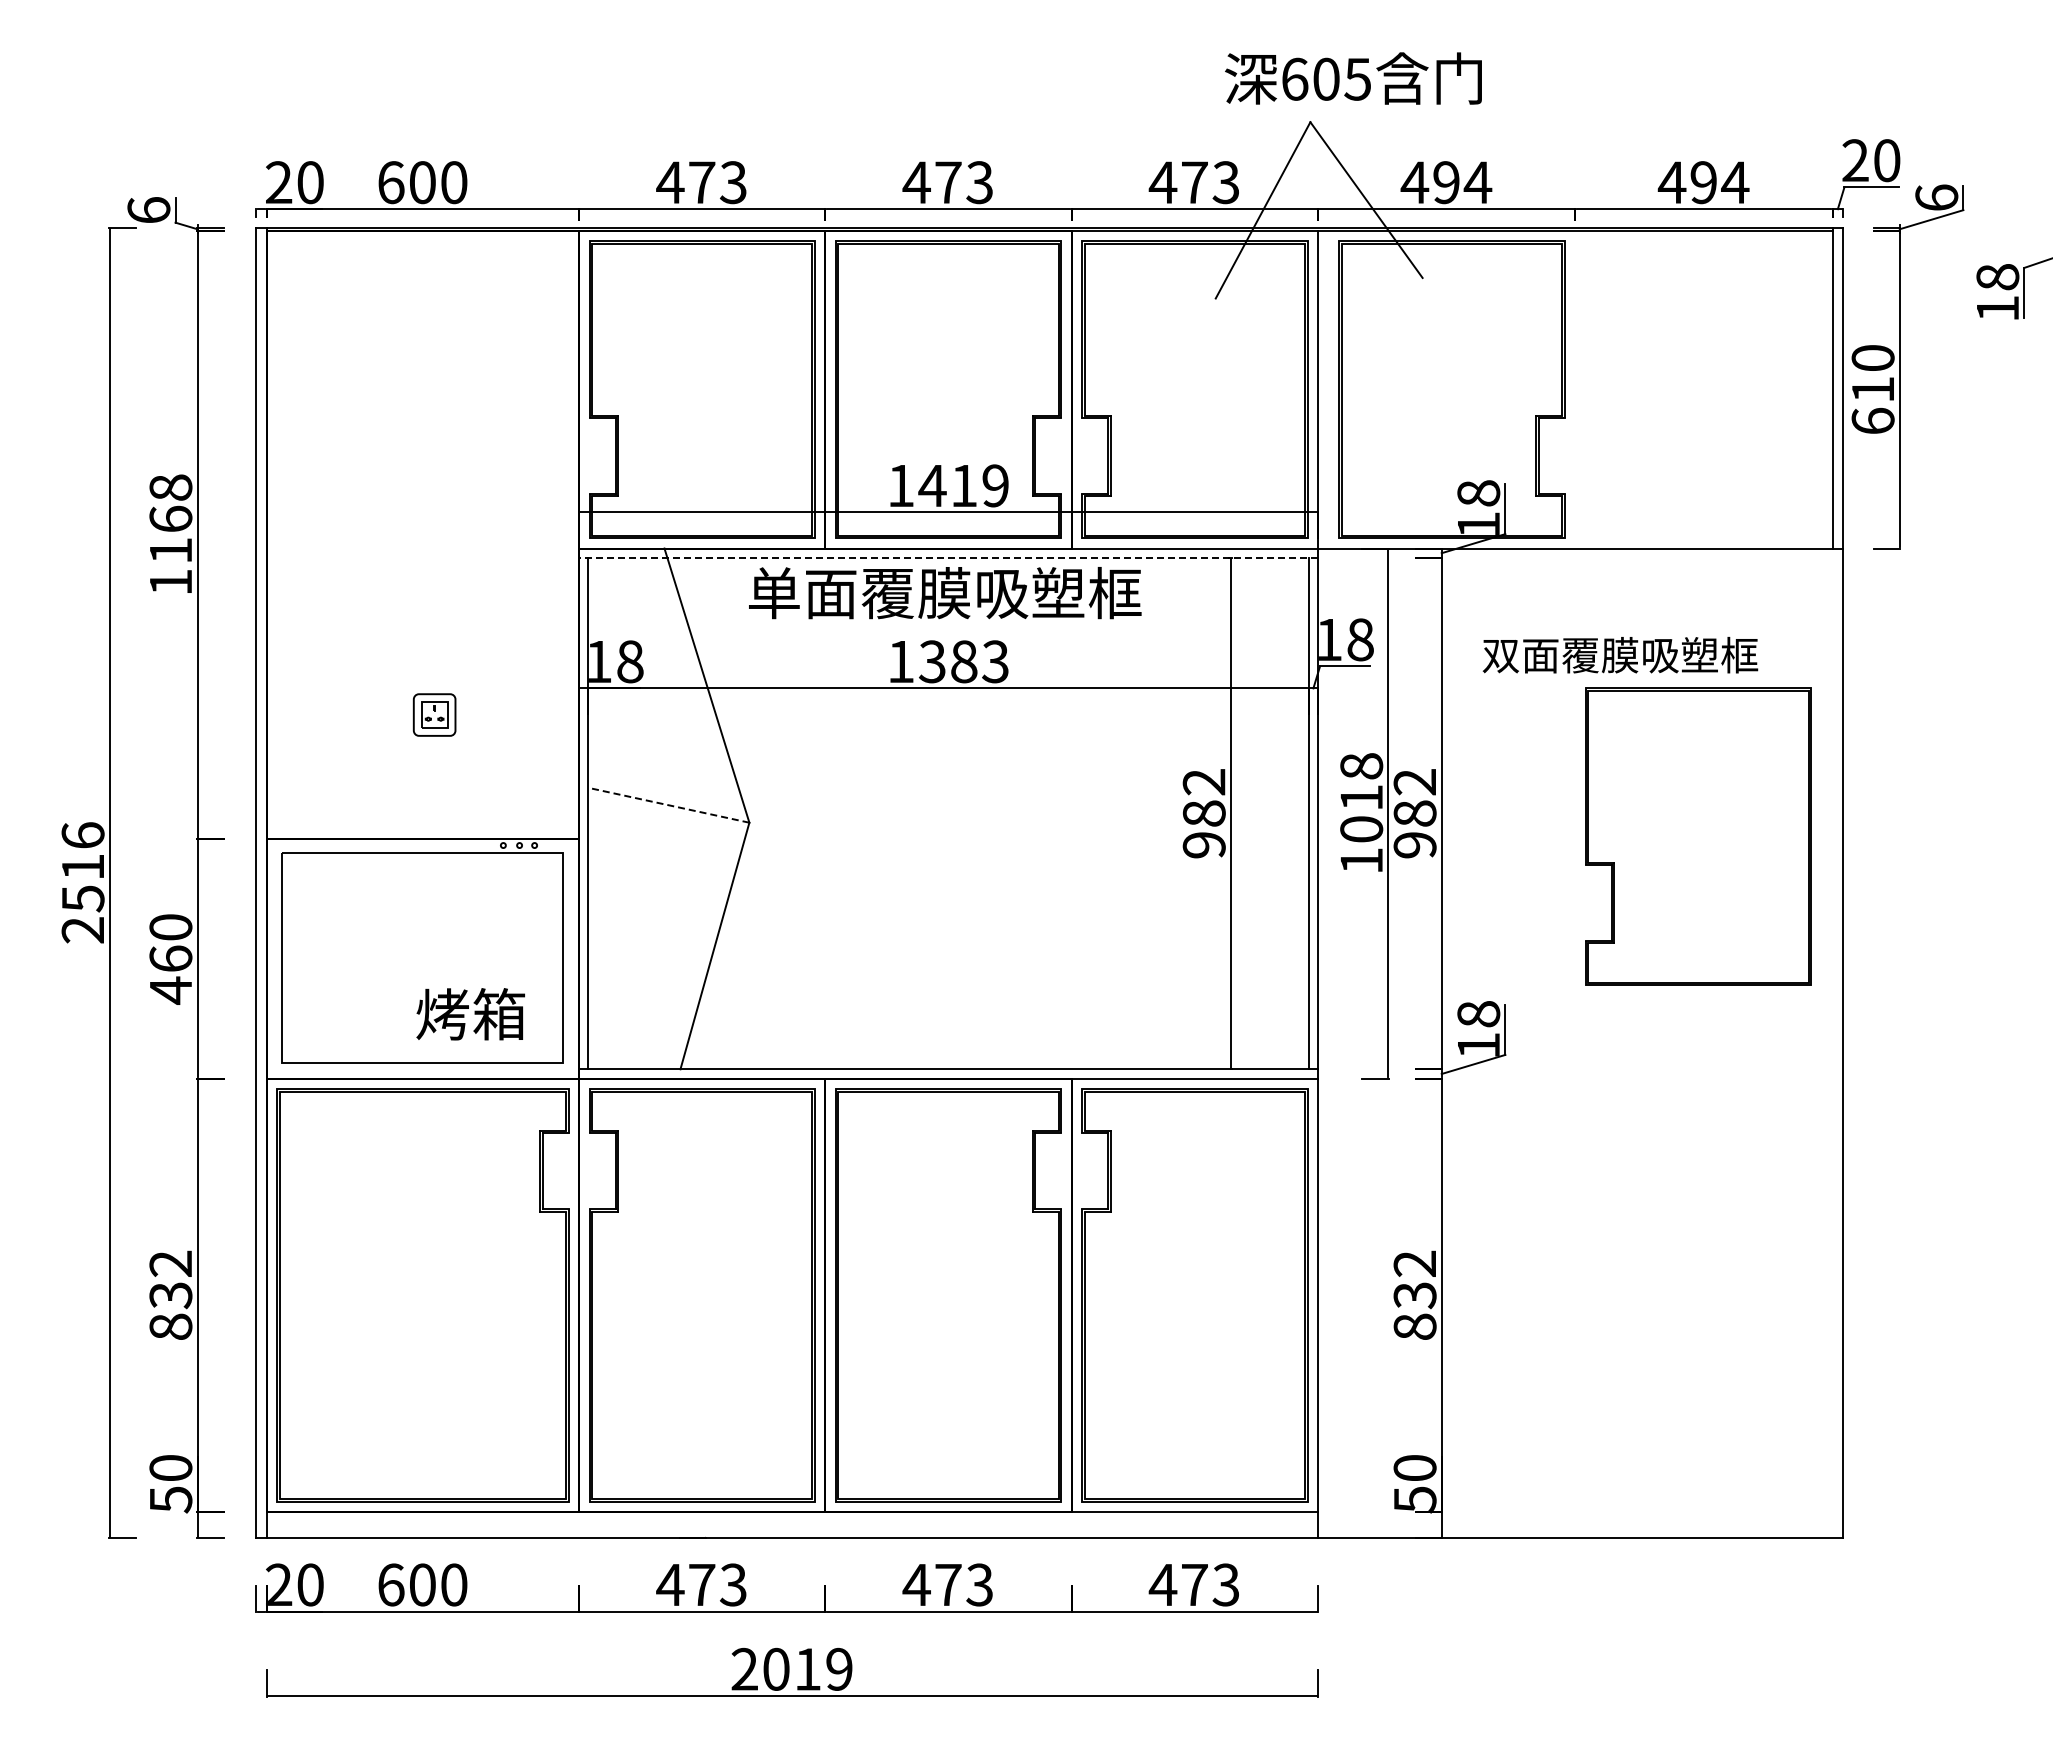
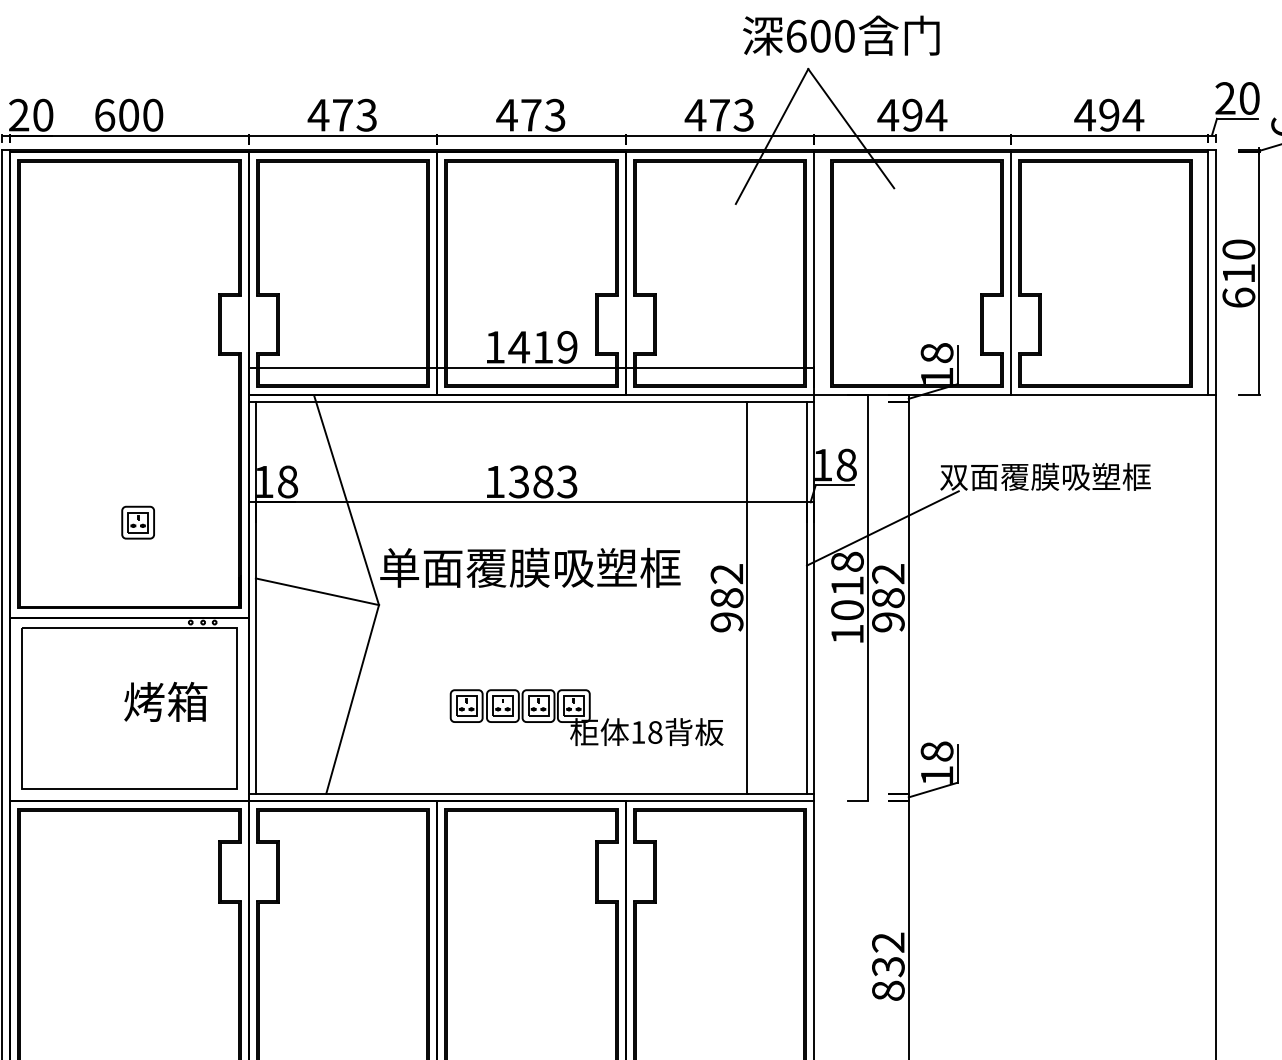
text: (1357, 78) -> (844, 35), 605 -> 600
line: (1575, 389) -> (1011, 273), added
part: (422, 533) -> (128, 383), added
line: (948, 557) -> (531, 402), dashed -> solid
text: (945, 593) -> (530, 568), moved
line: (1407, 722) -> (882, 528), added
line: (668, 805) -> (317, 591), dashed -> solid
part: (1698, 836) -> (1105, 273), moved
part: (1020, 969) -> (586, 717), added
text: (470, 1014) -> (165, 702), moved

